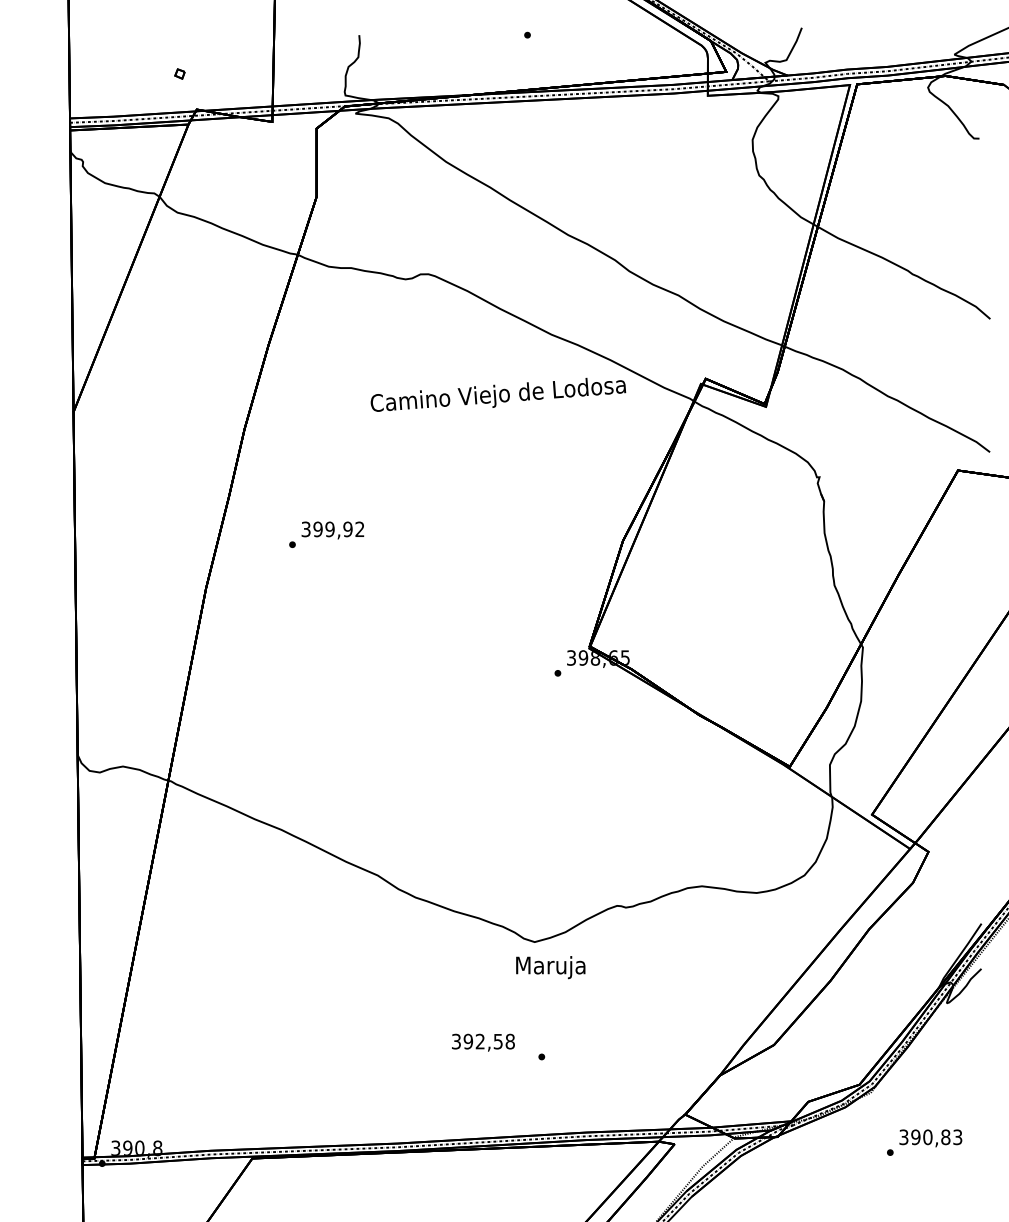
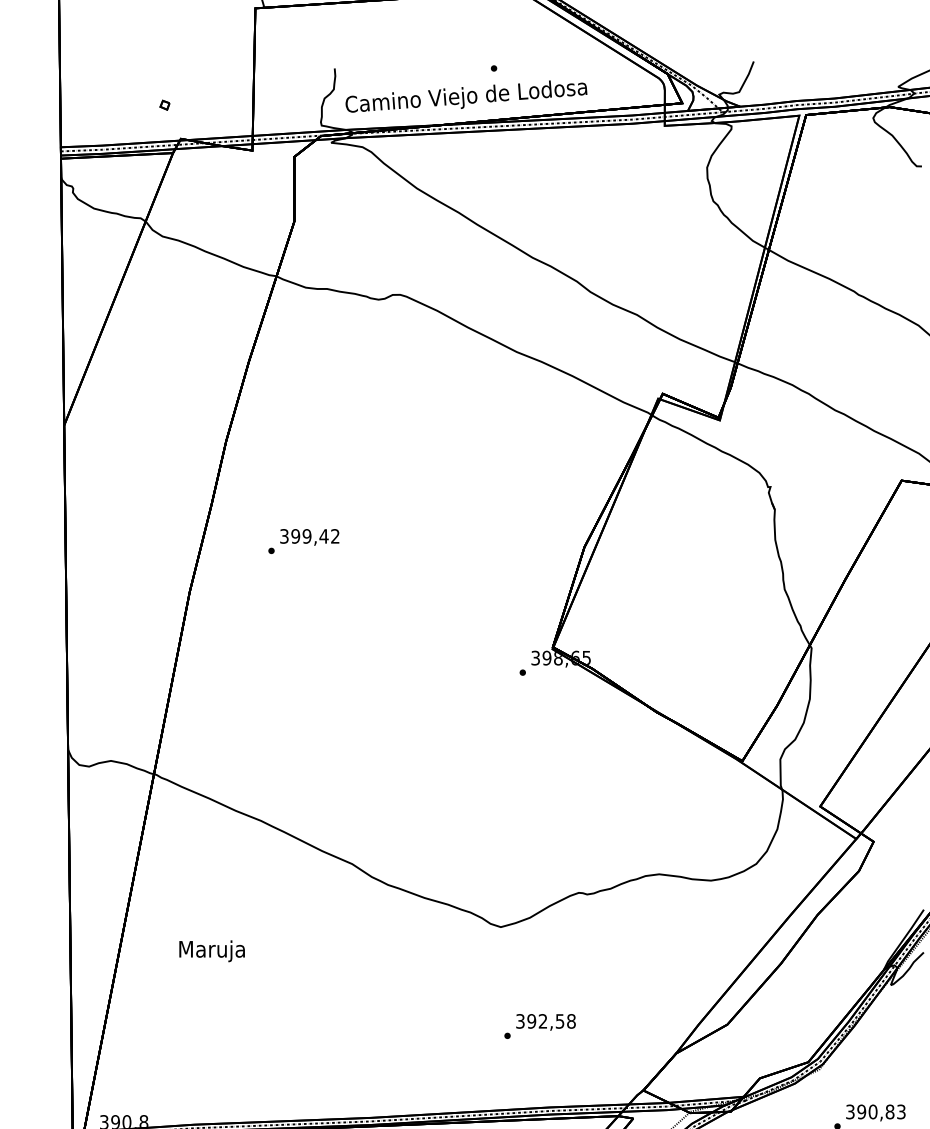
text: (498, 394) -> (466, 96), moved
text: (347, 529) -> (323, 536), 399,92 -> 399,42
text: (550, 967) -> (211, 951), moved
text: (483, 1042) -> (546, 1022), moved

